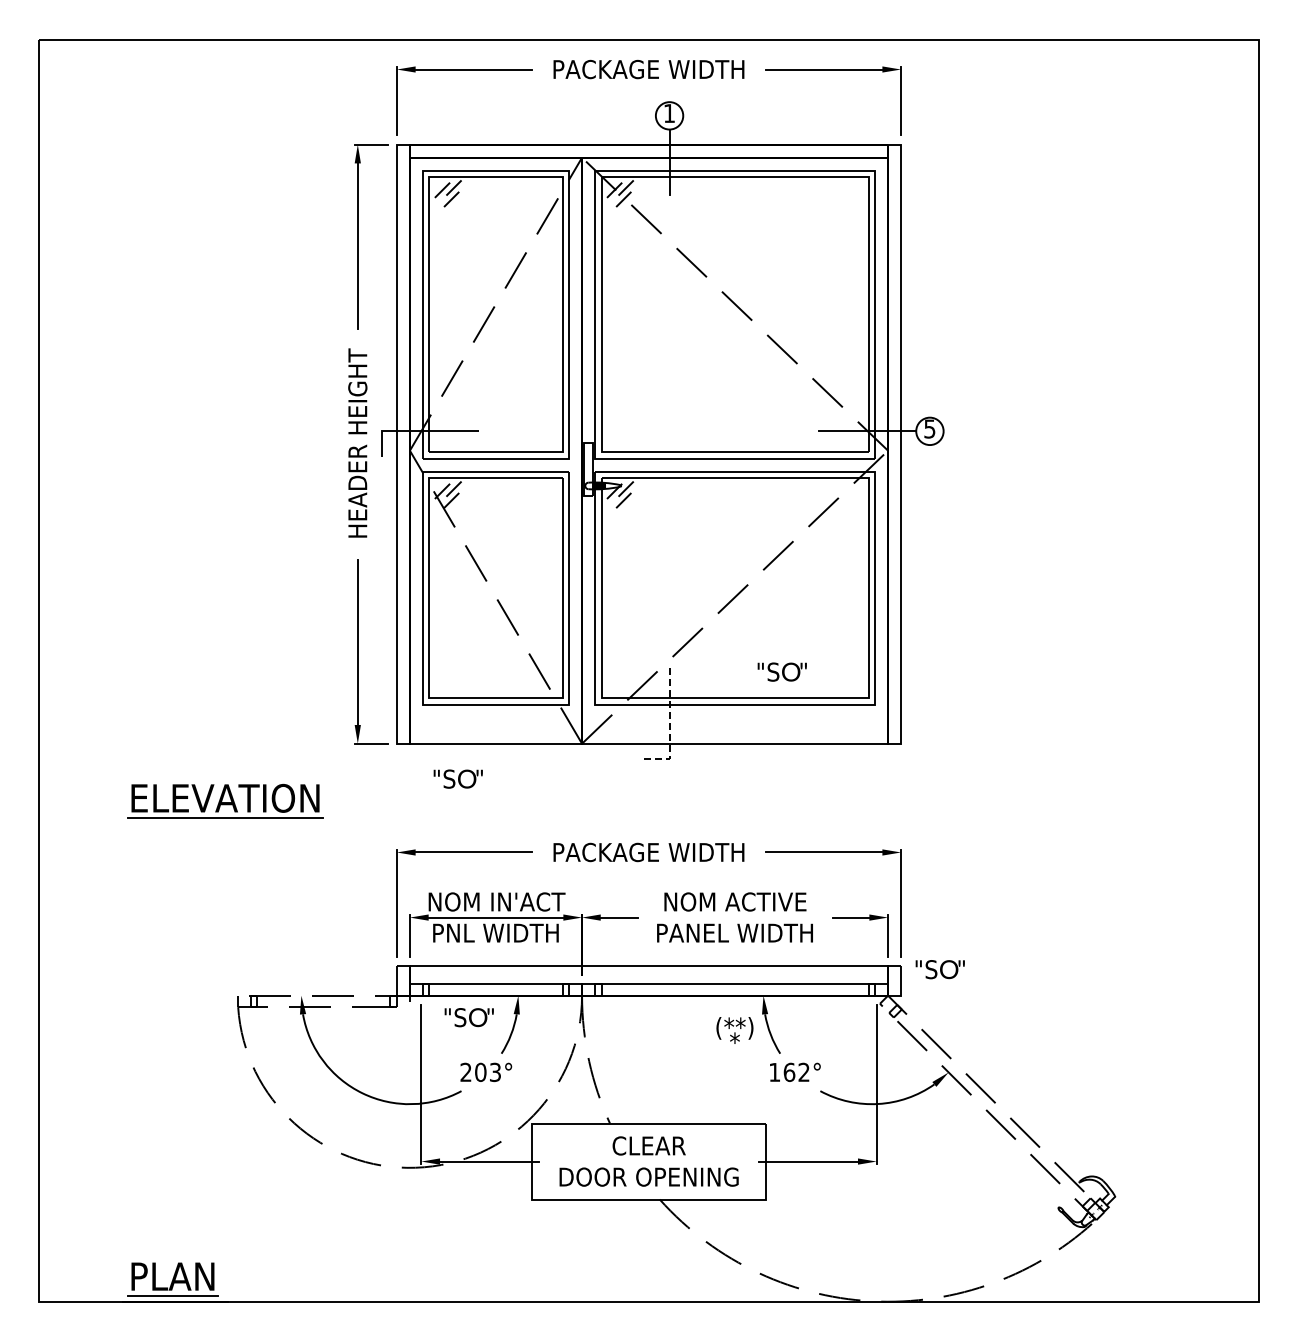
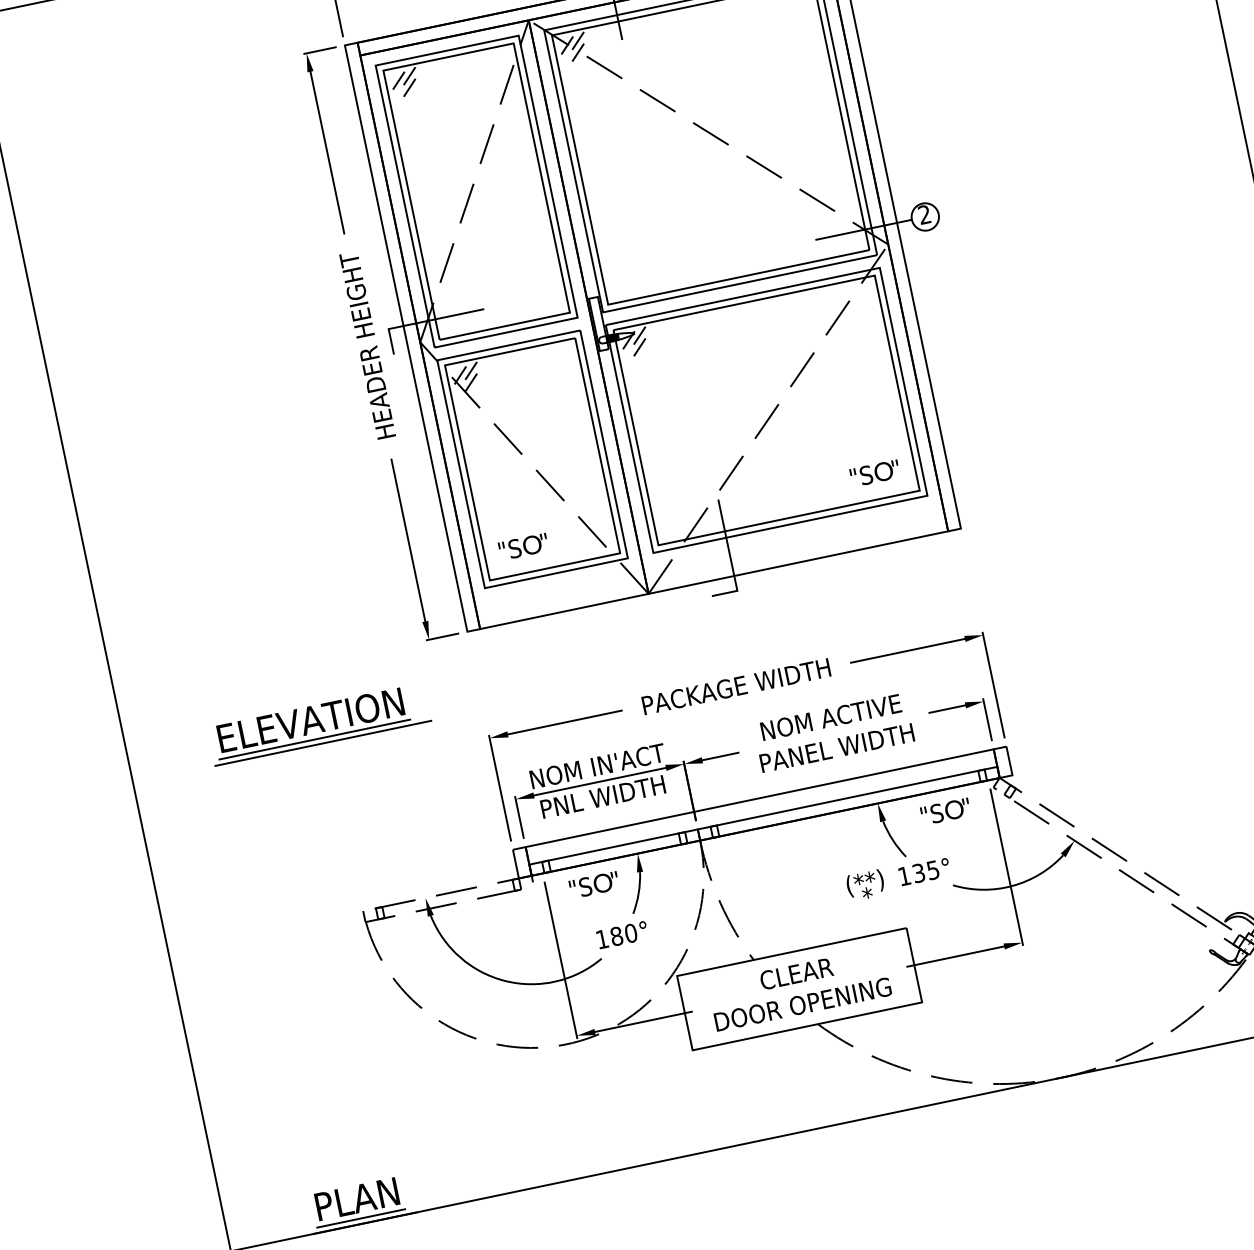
text: (929, 428) -> (924, 214), 5 -> 2
text: (781, 671) -> (874, 473), moved
line: (669, 726) -> (730, 559), dashed -> solid
text: (457, 778) -> (522, 546), moved
line: (232, 823) -> (322, 743), added
text: (939, 969) -> (944, 811), moved
text: (734, 1030) -> (865, 885), moved
text: (480, 1071) -> (616, 935), 203° -> 180°
text: (796, 1072) -> (925, 871), 162° -> 135°

